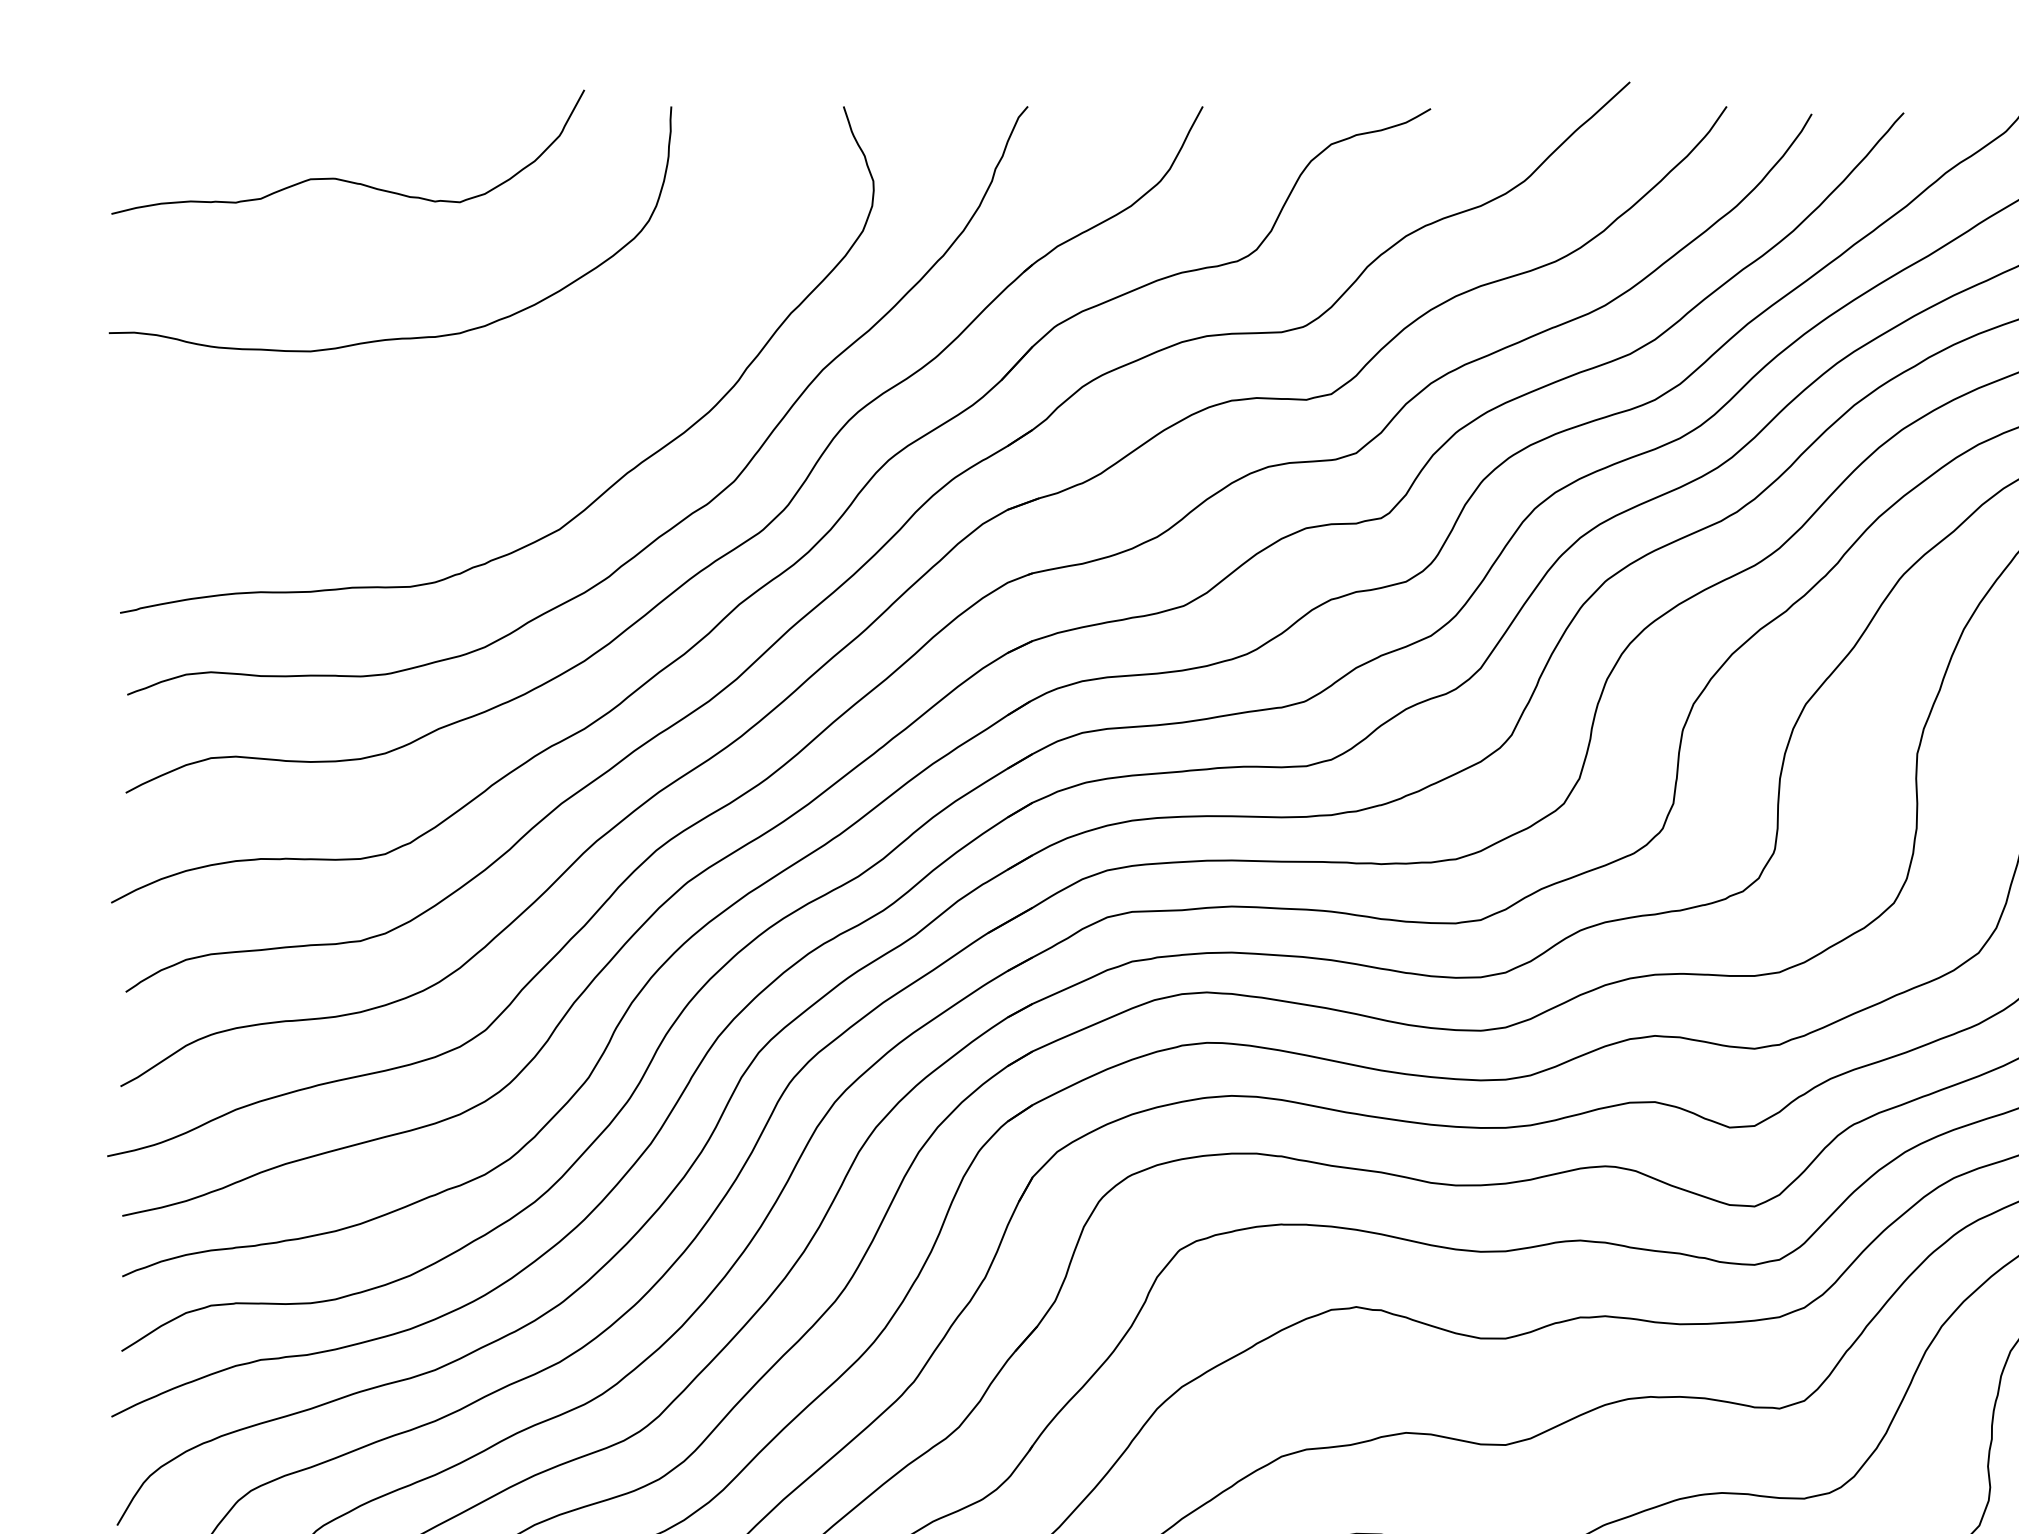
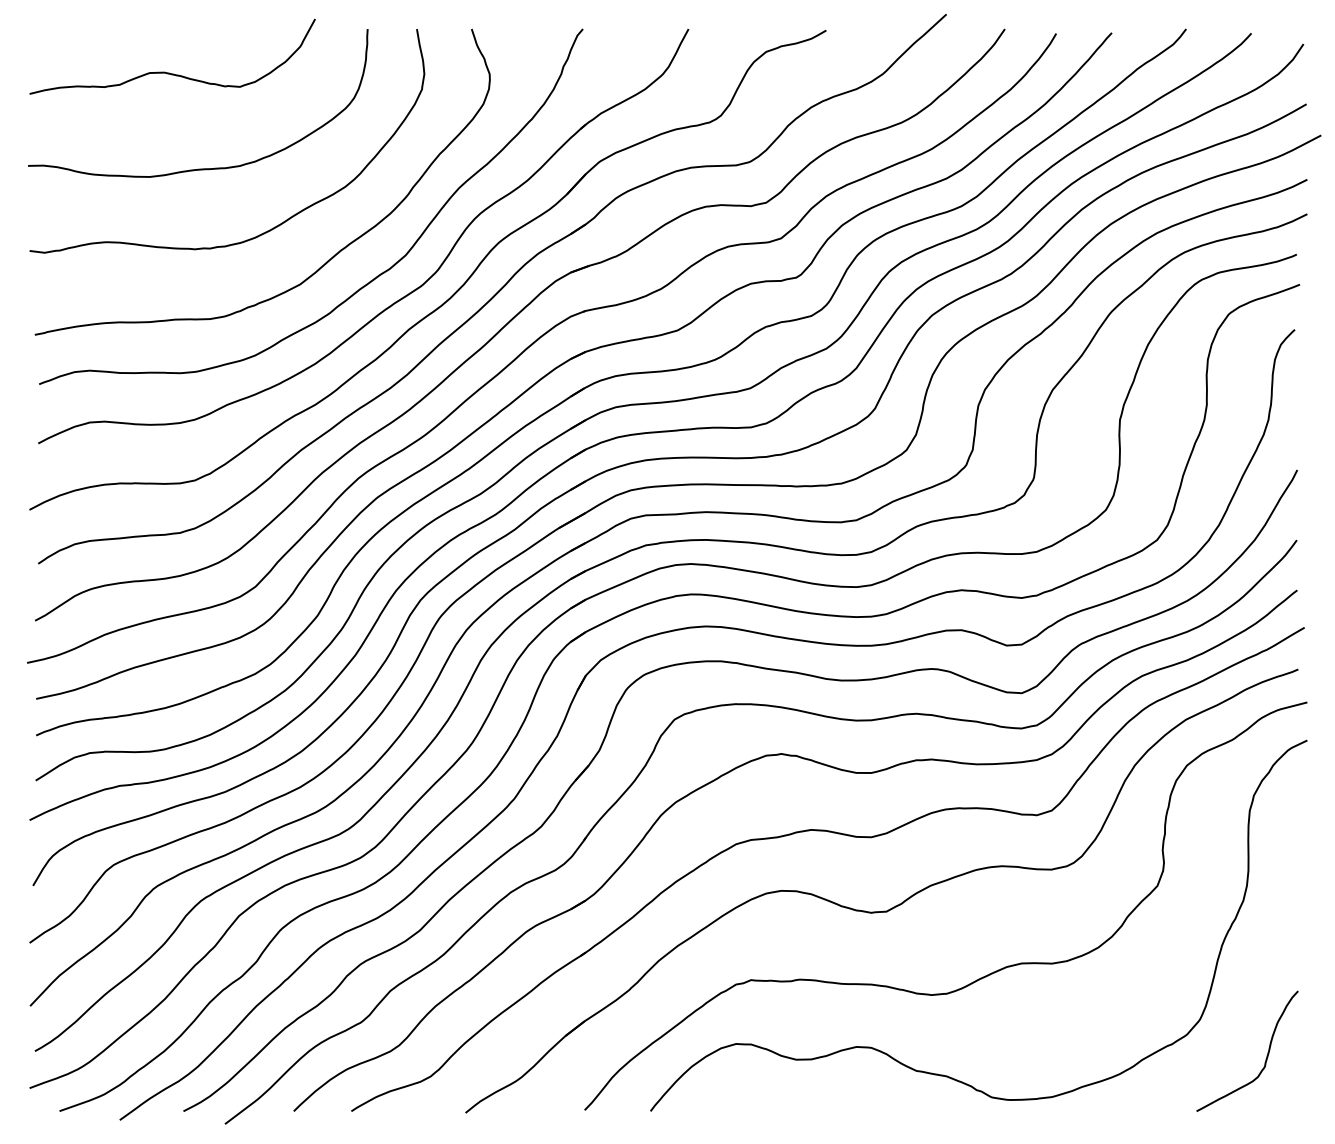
curve: (516, 433) -> (274, 226), added

